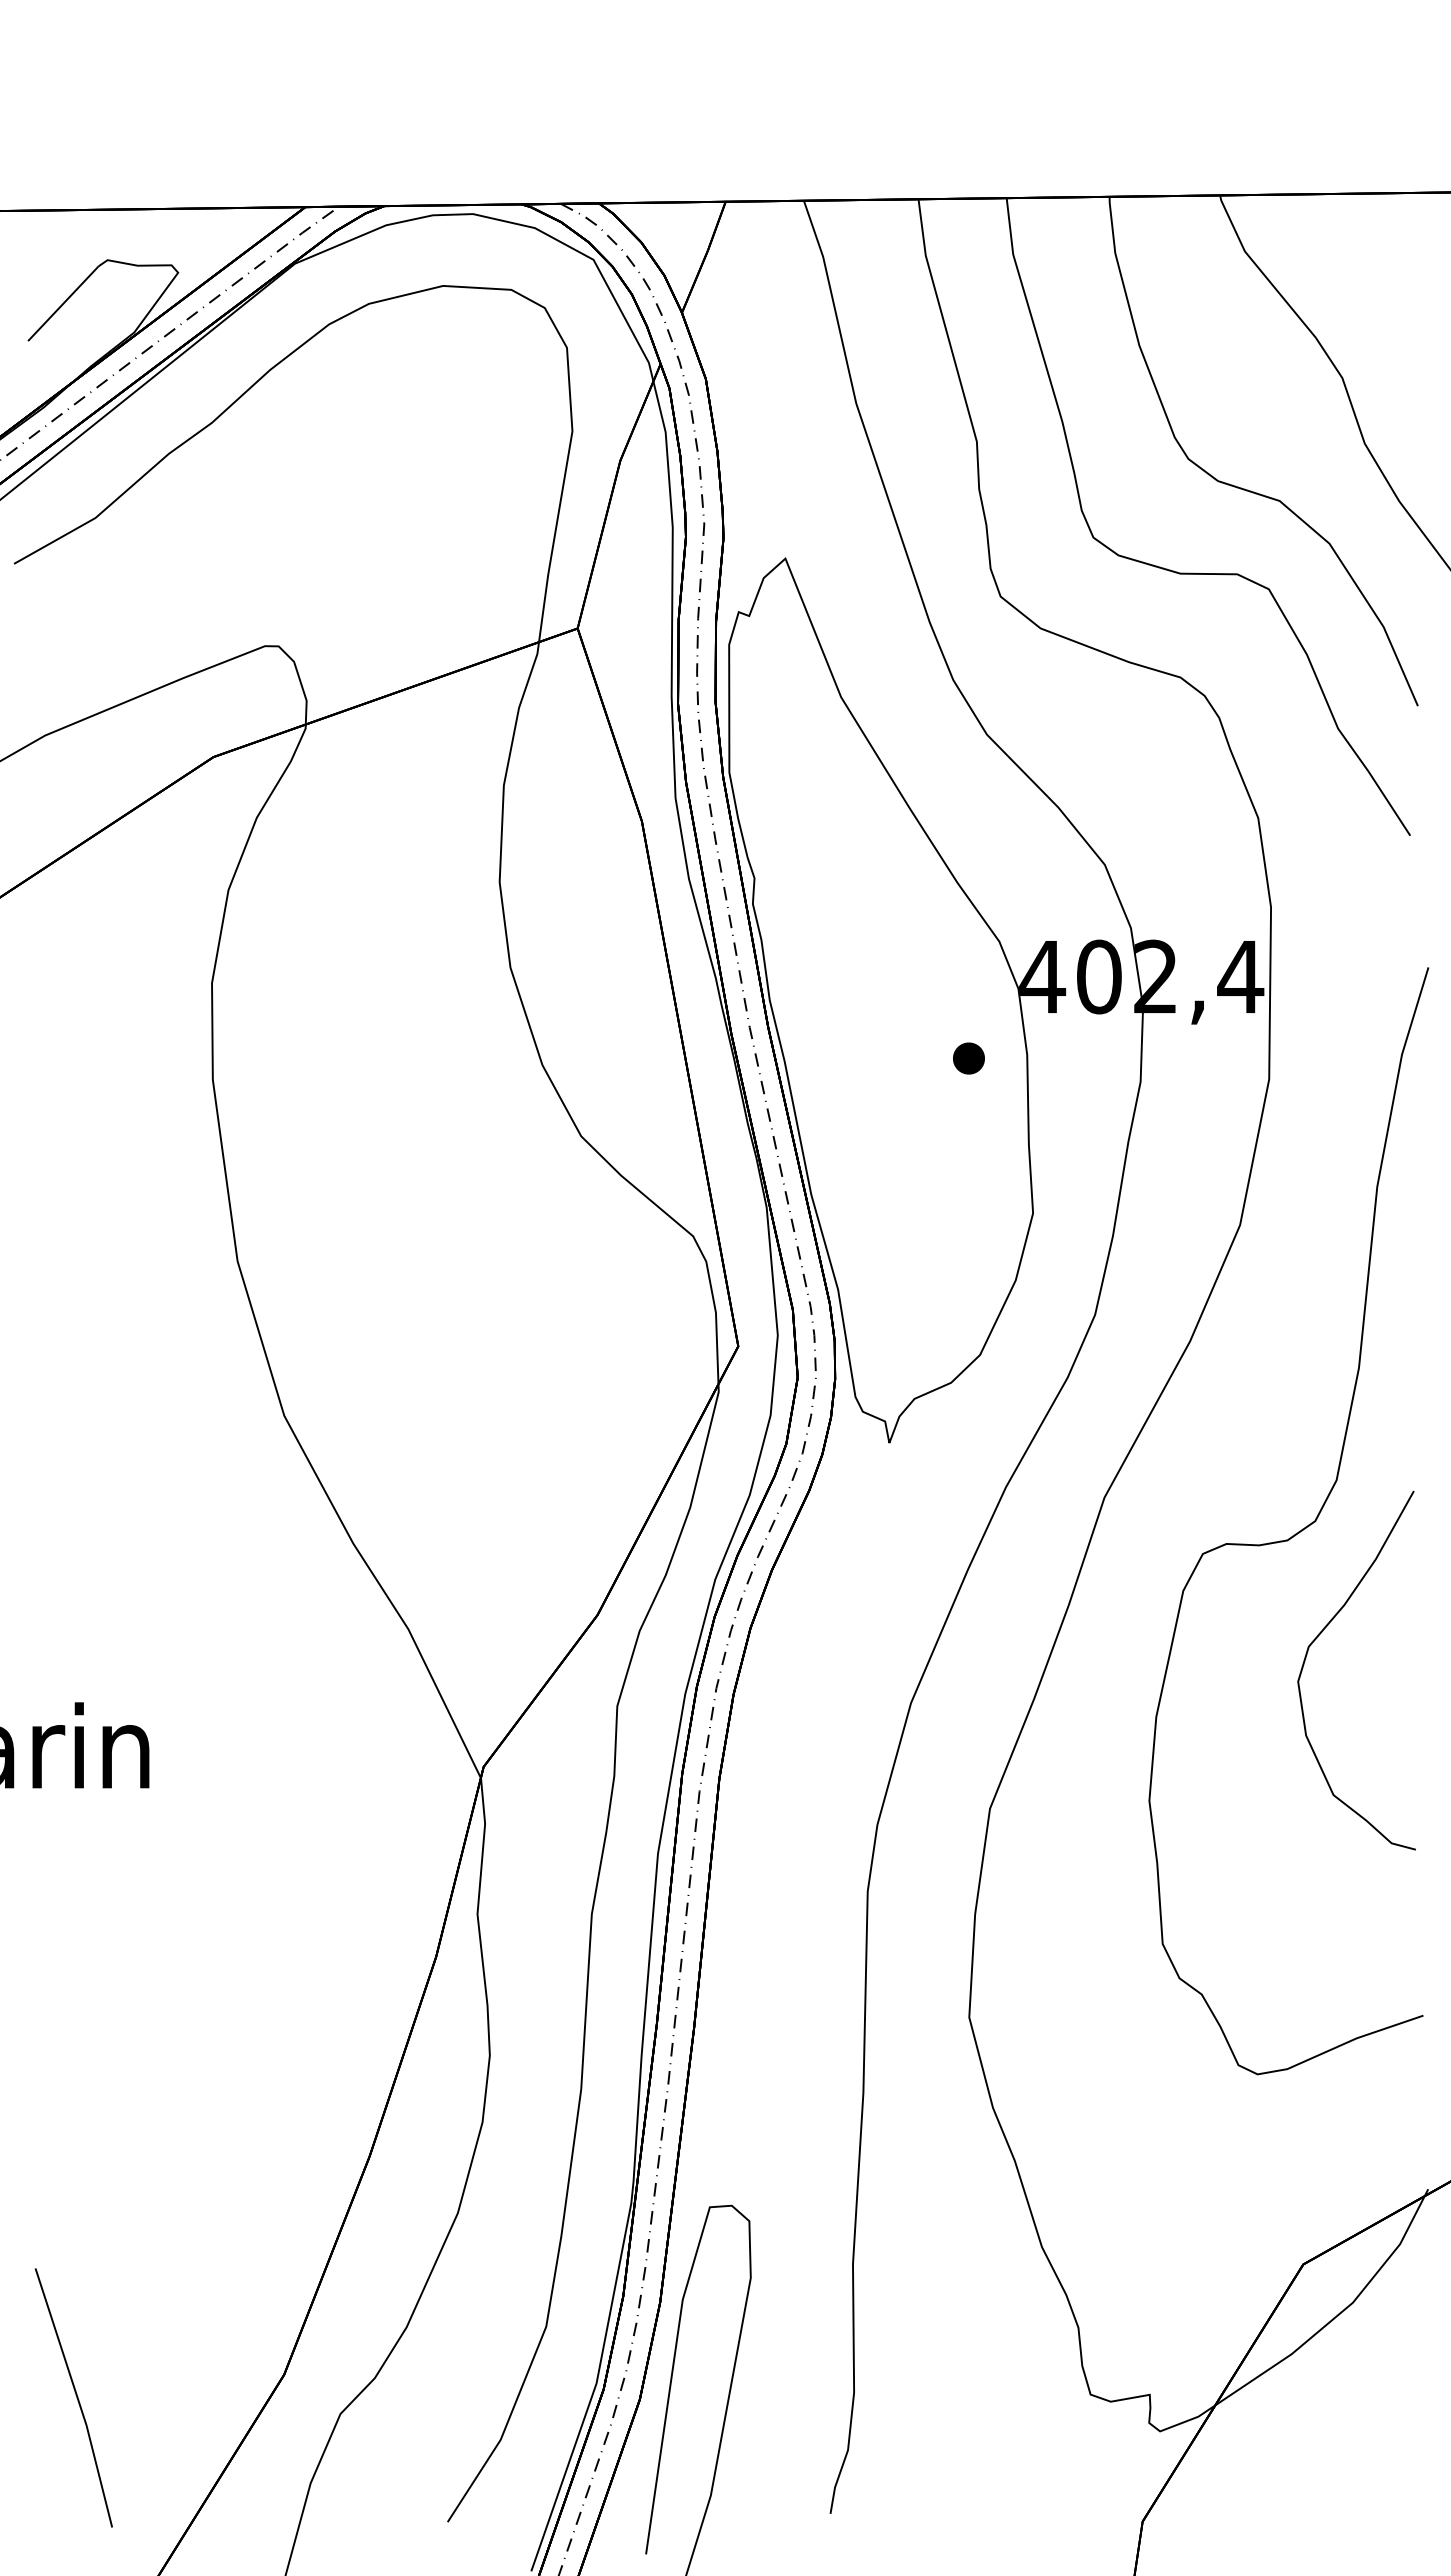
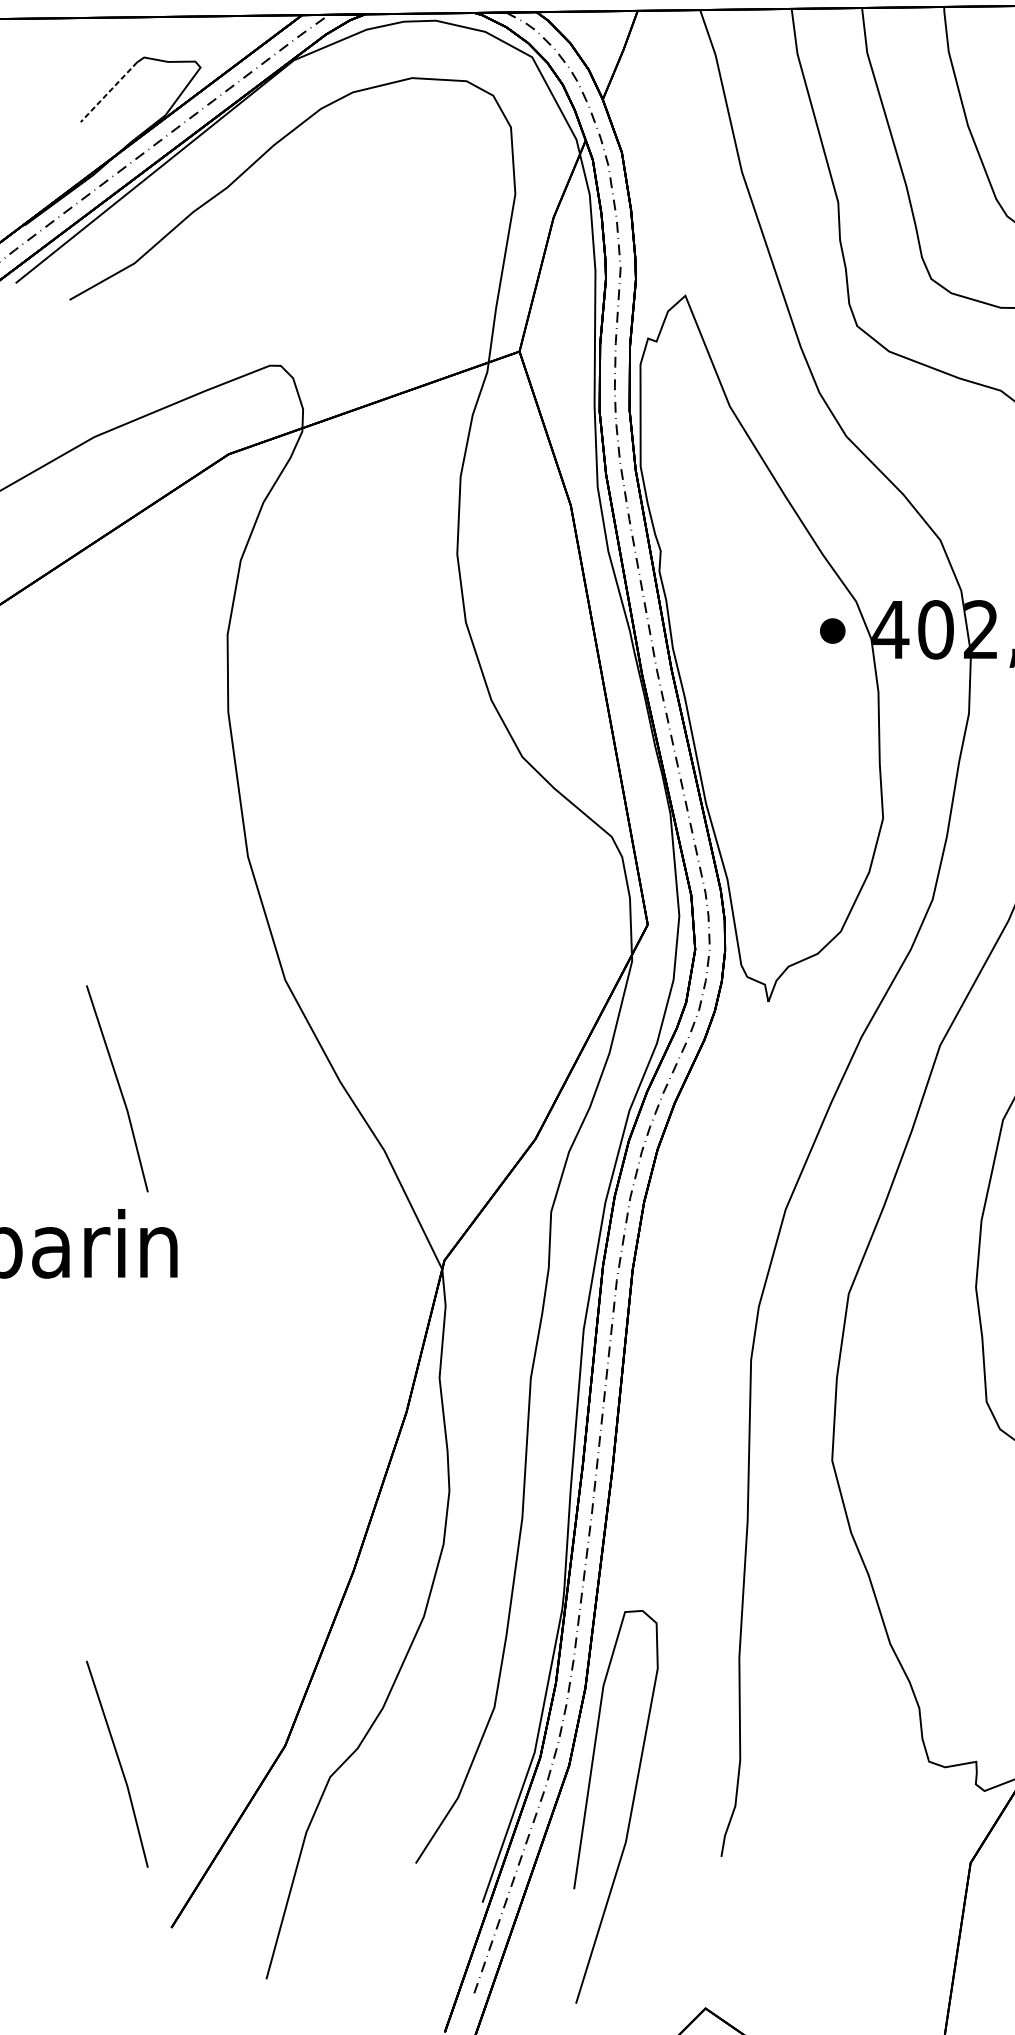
line: (63, 304) -> (109, 92), solid -> dashed
part: (968, 1058) -> (832, 631), moved
line: (75, 1549) -> (118, 1086), added

